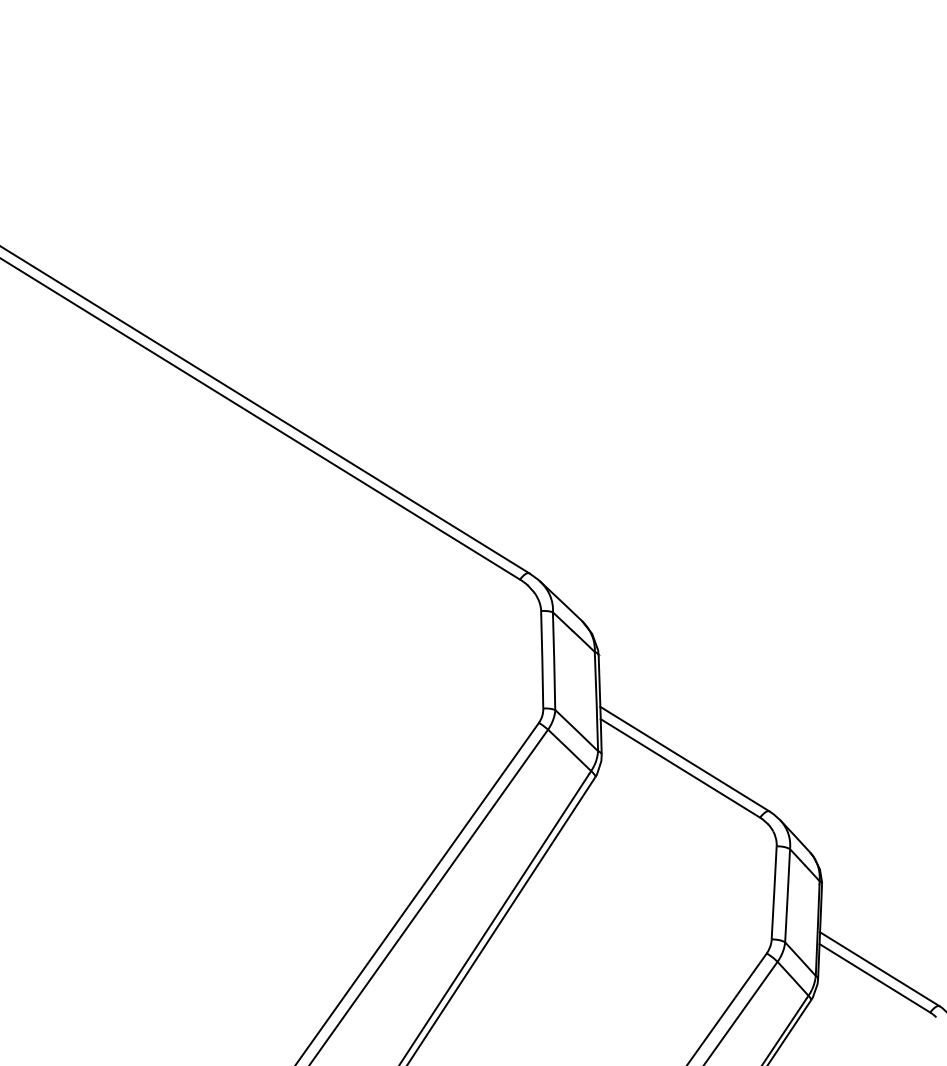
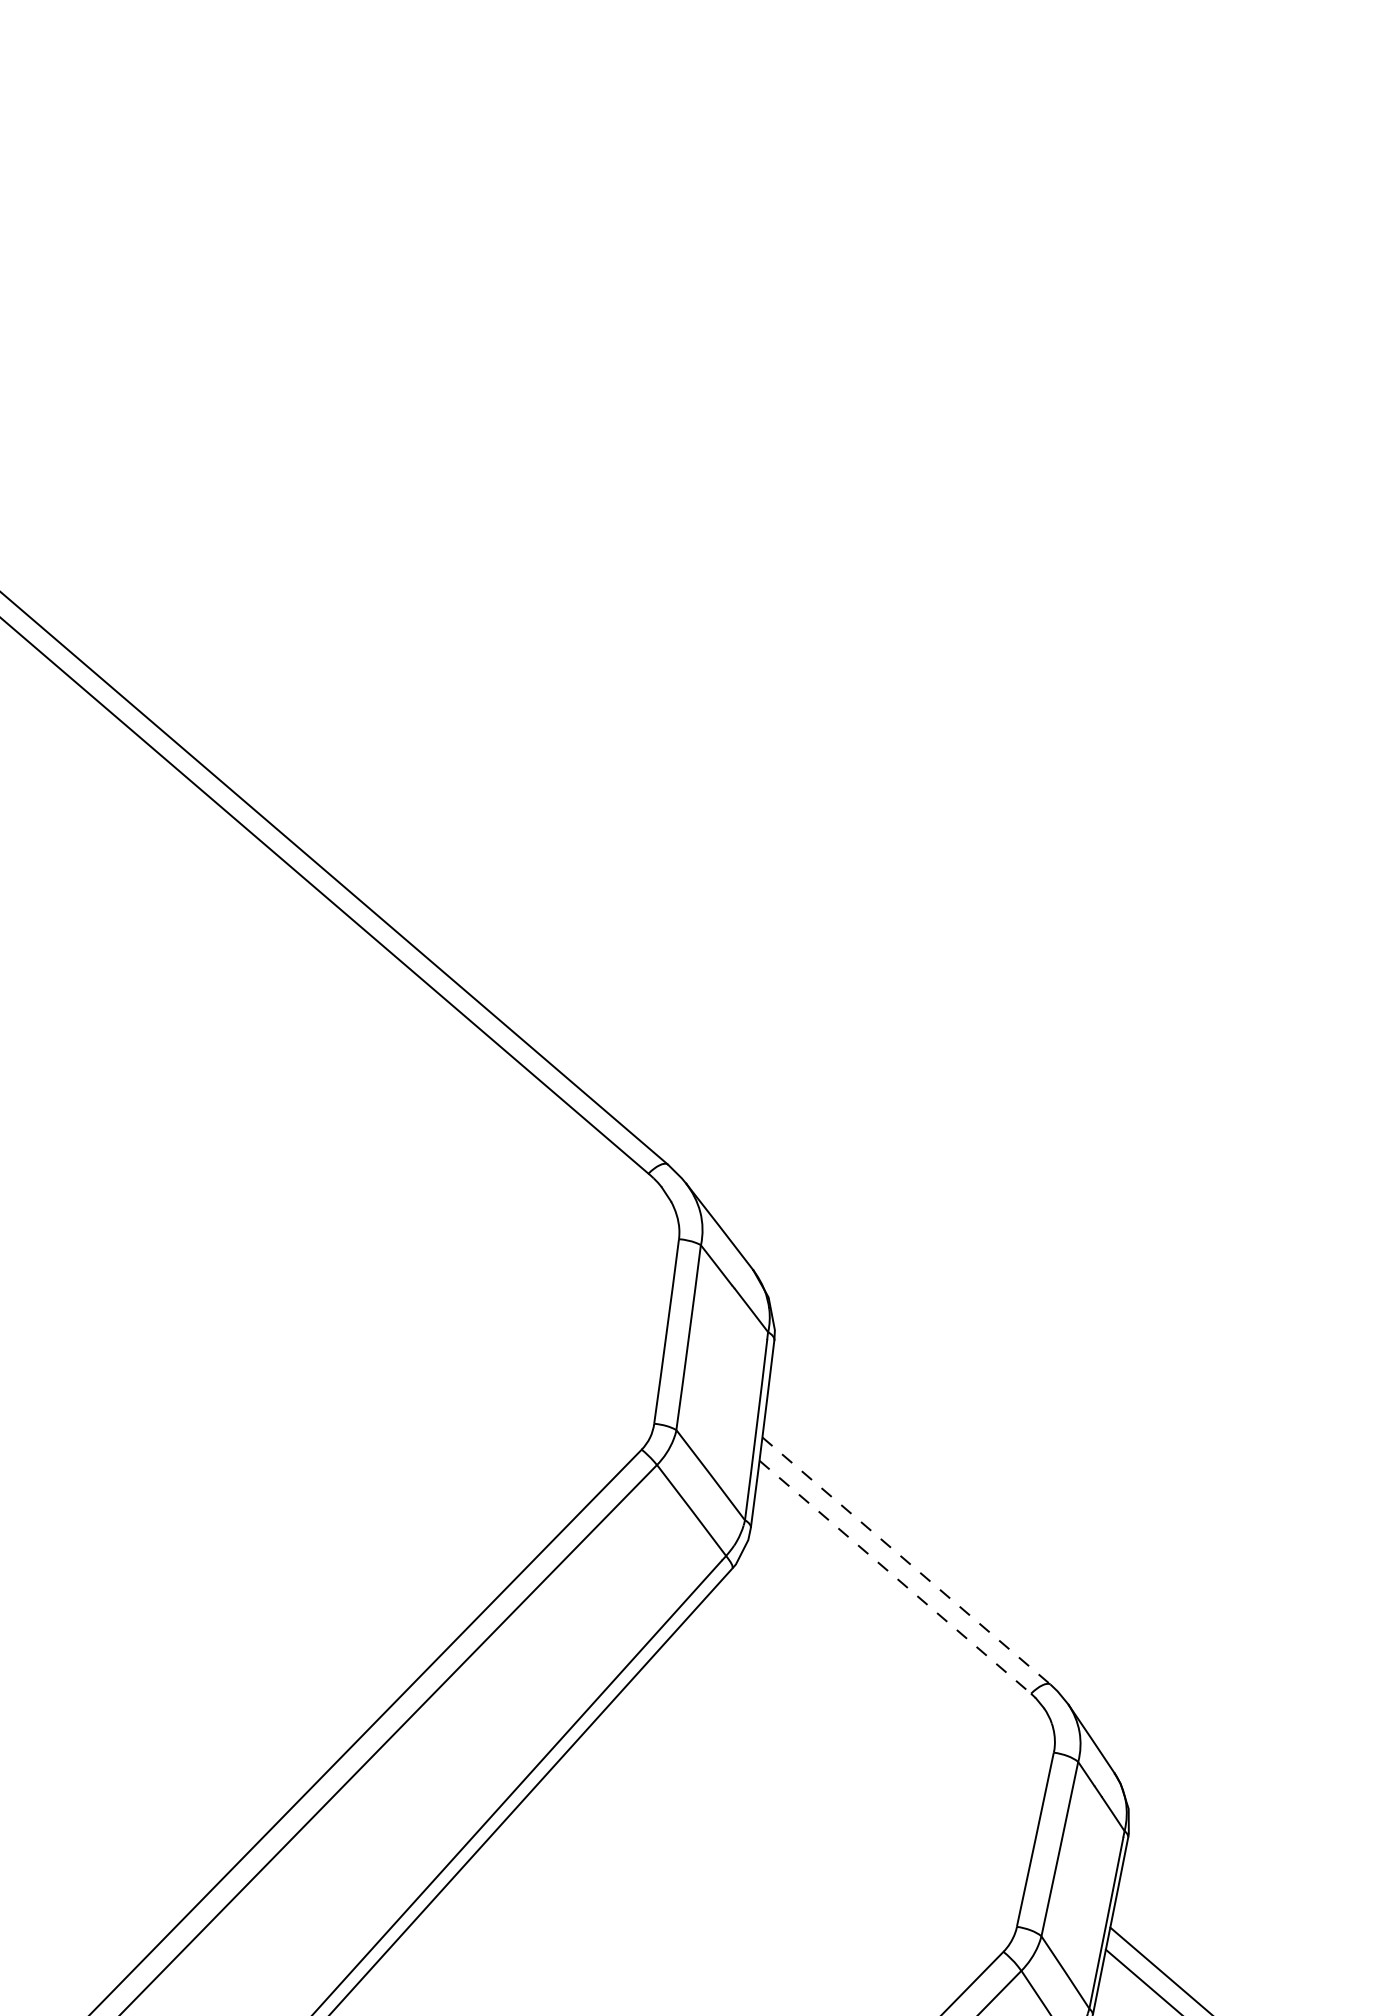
line: (685, 759) -> (907, 1561), solid -> dashed
line: (680, 768) -> (895, 1577), solid -> dashed

